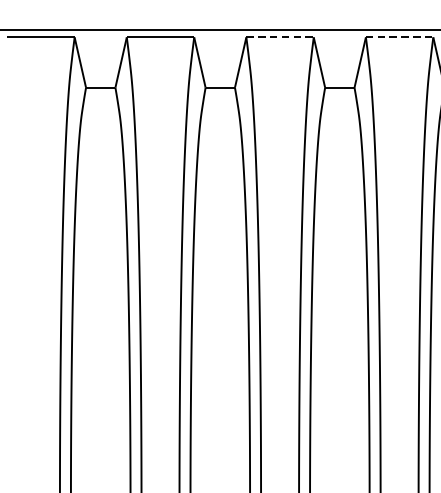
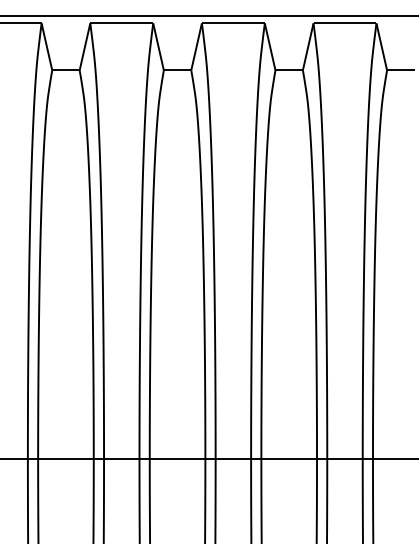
line: (280, 37) -> (233, 23), dashed -> solid
line: (400, 37) -> (345, 23), dashed -> solid

